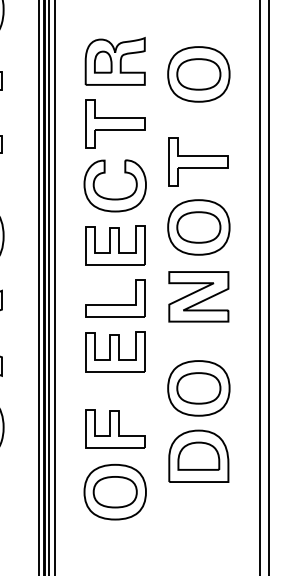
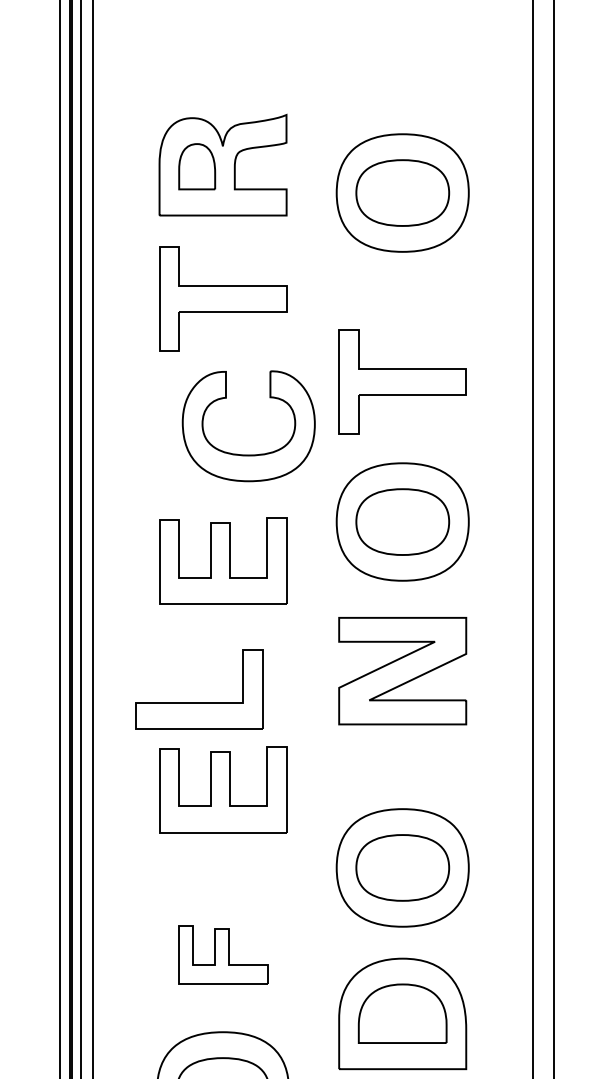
part: (114, 198) -> (247, 453), moved
part: (115, 298) -> (199, 689), moved
part: (115, 428) -> (223, 954), size x0.7

